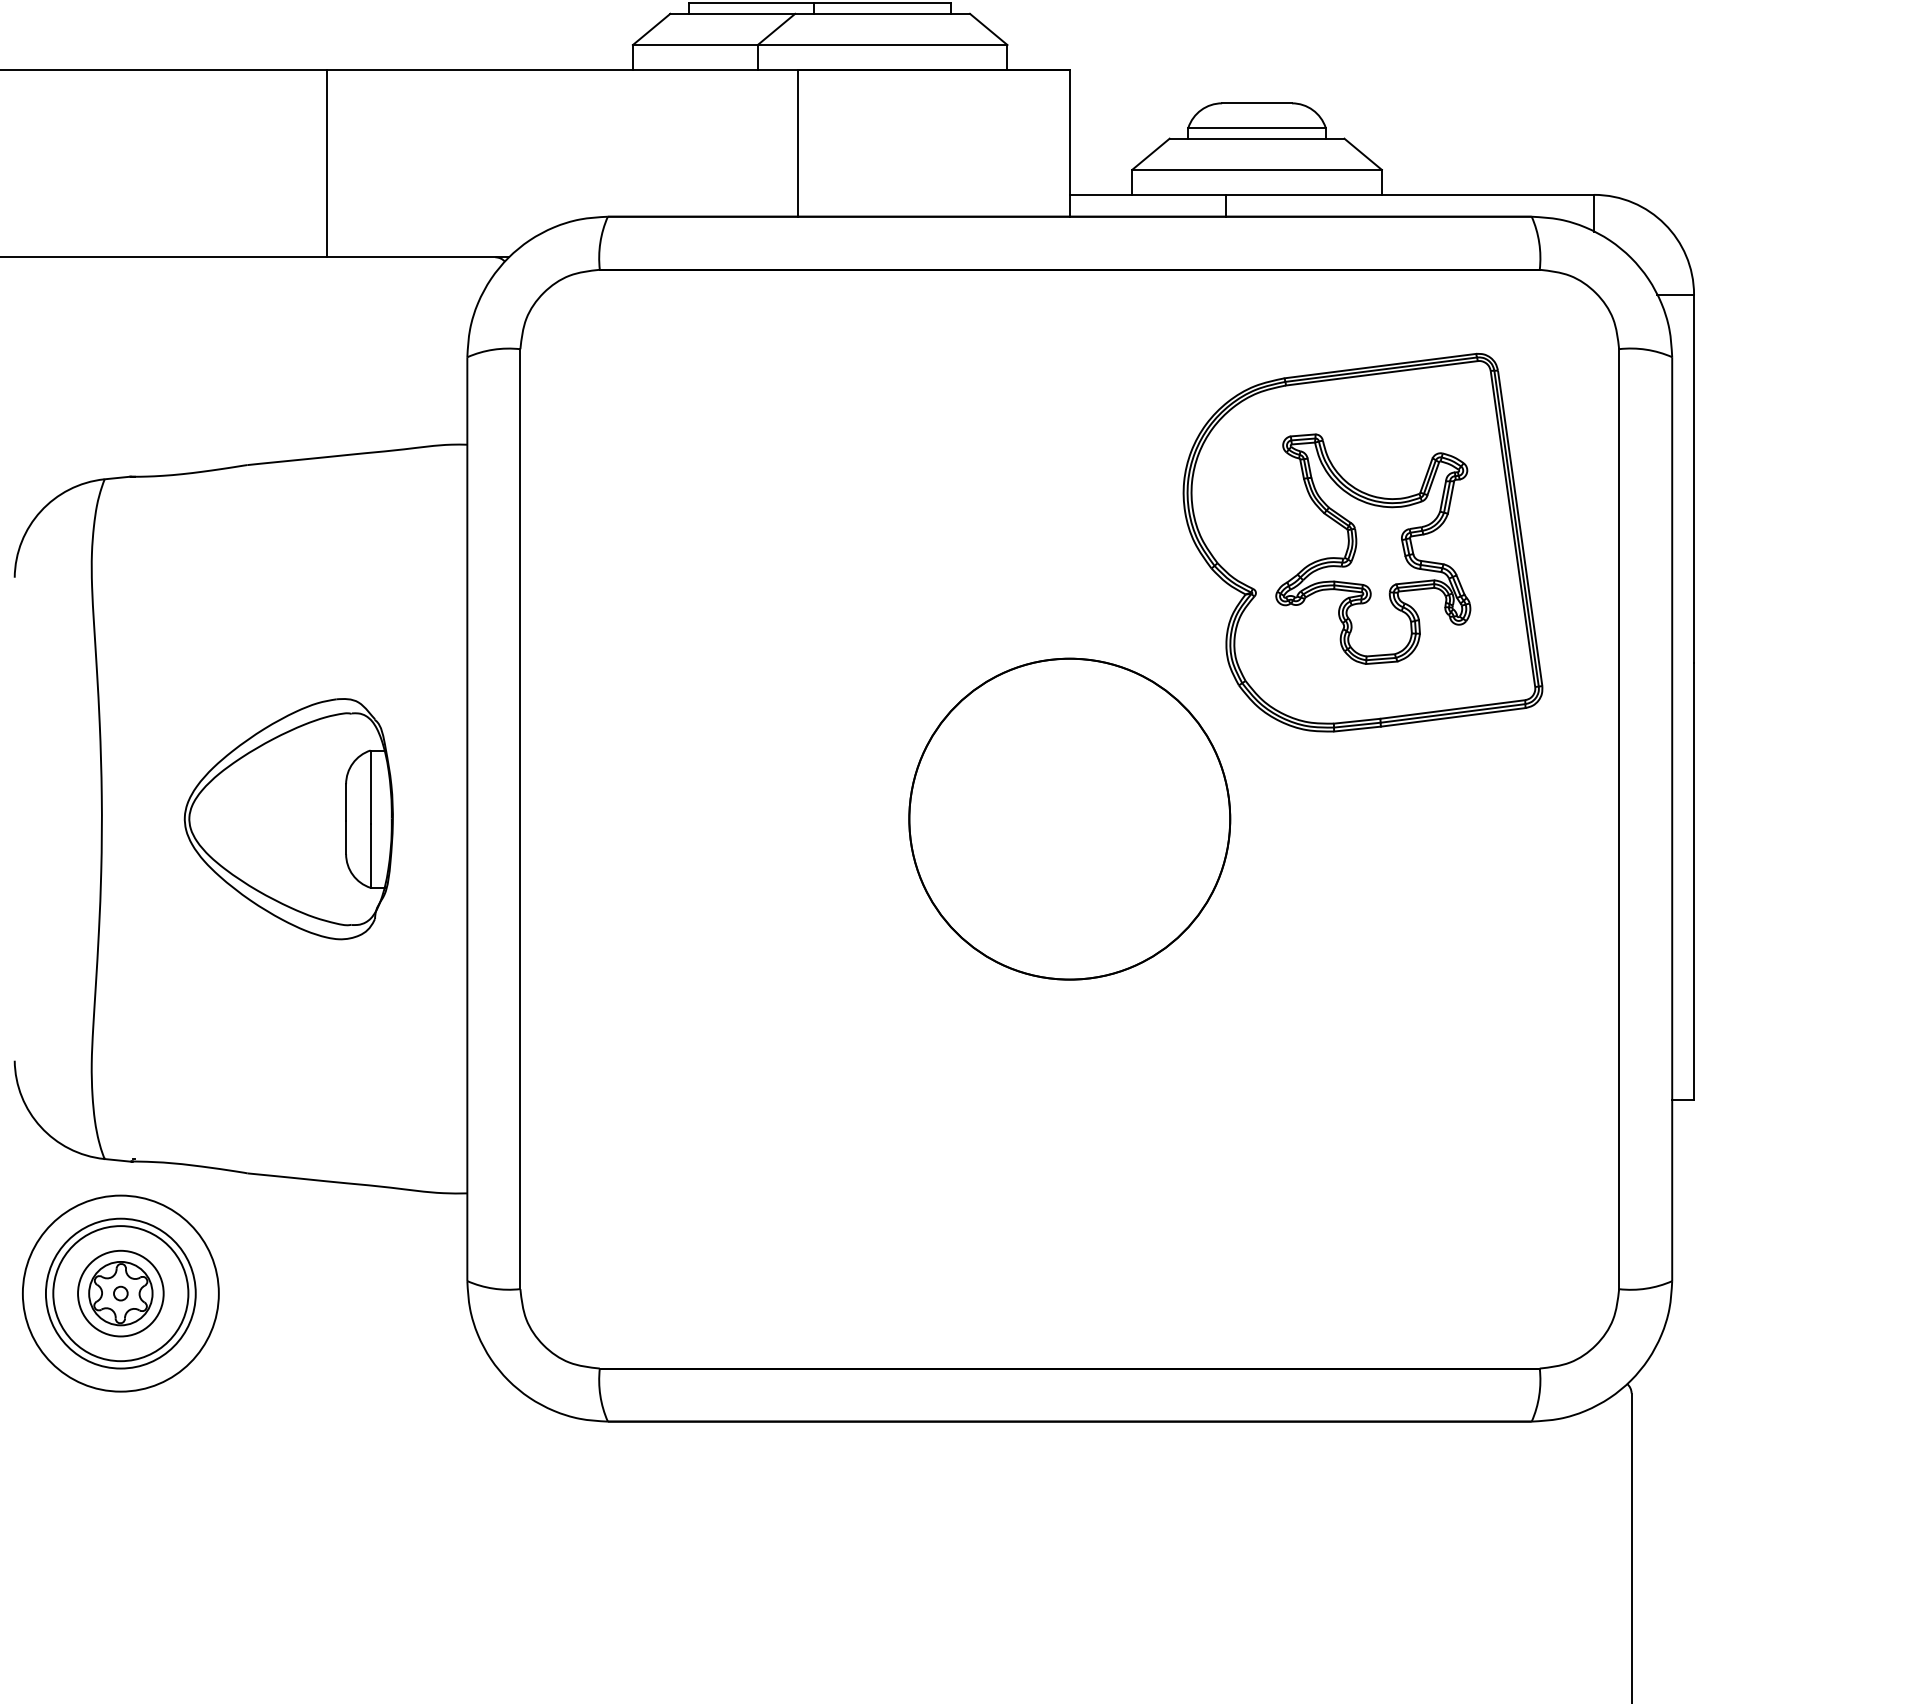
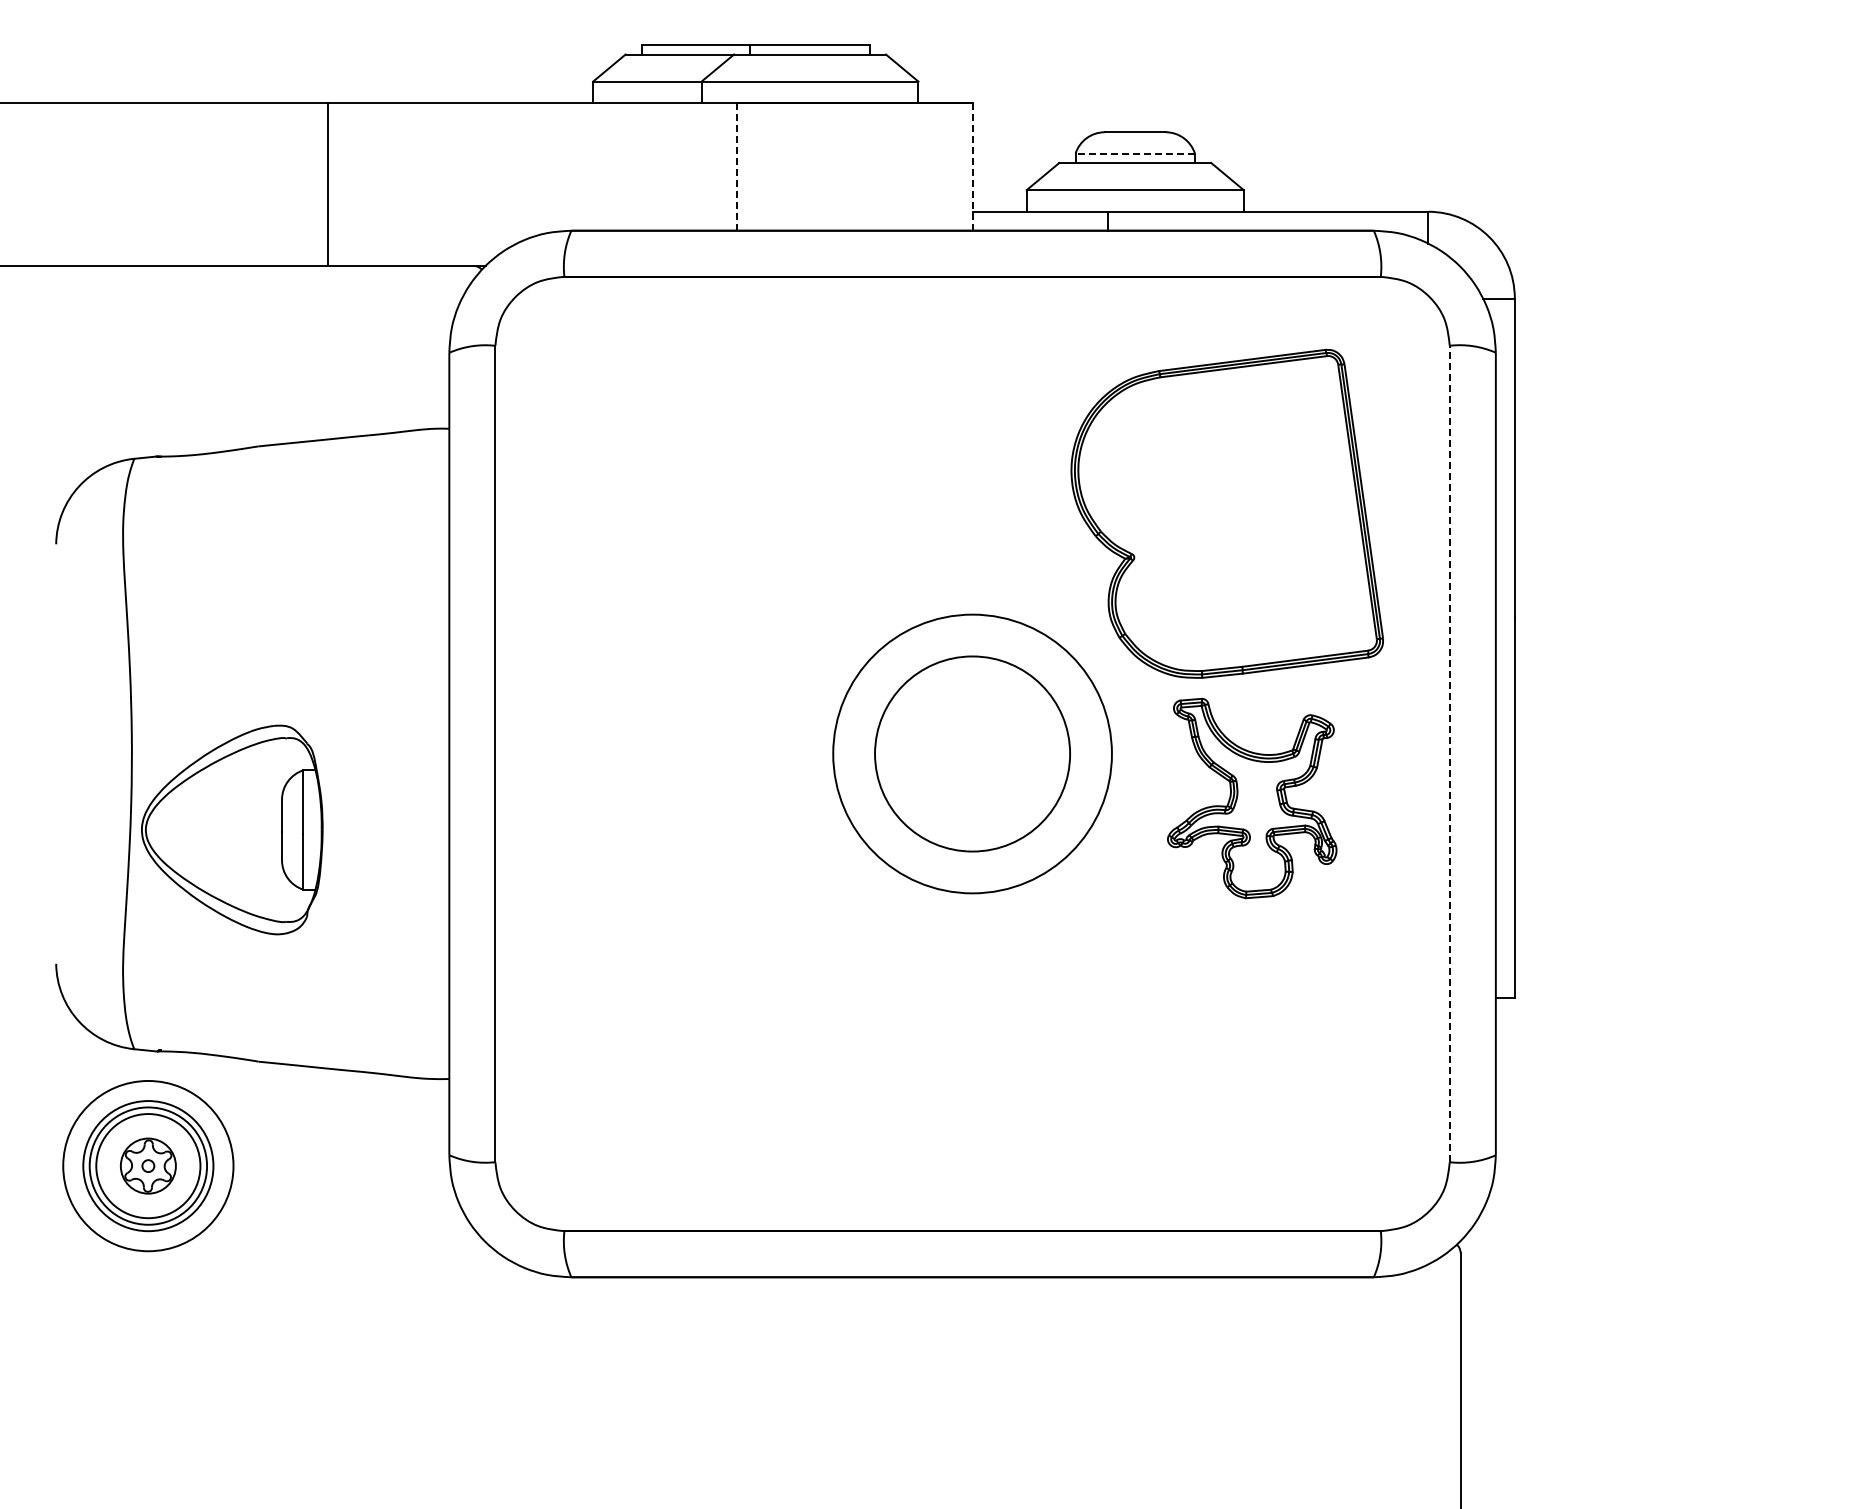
line: (1257, 127) -> (1135, 153), solid -> dashed
line: (797, 143) -> (736, 167), solid -> dashed
line: (1069, 143) -> (972, 167), solid -> dashed
part: (1373, 549) -> (1252, 798), moved
part: (289, 818) -> (232, 829), moved
circle: (1069, 818) -> (972, 753), size x0.7
line: (1618, 818) -> (1449, 753), solid -> dashed
circle: (121, 1292) -> (148, 1165), size x1.4

